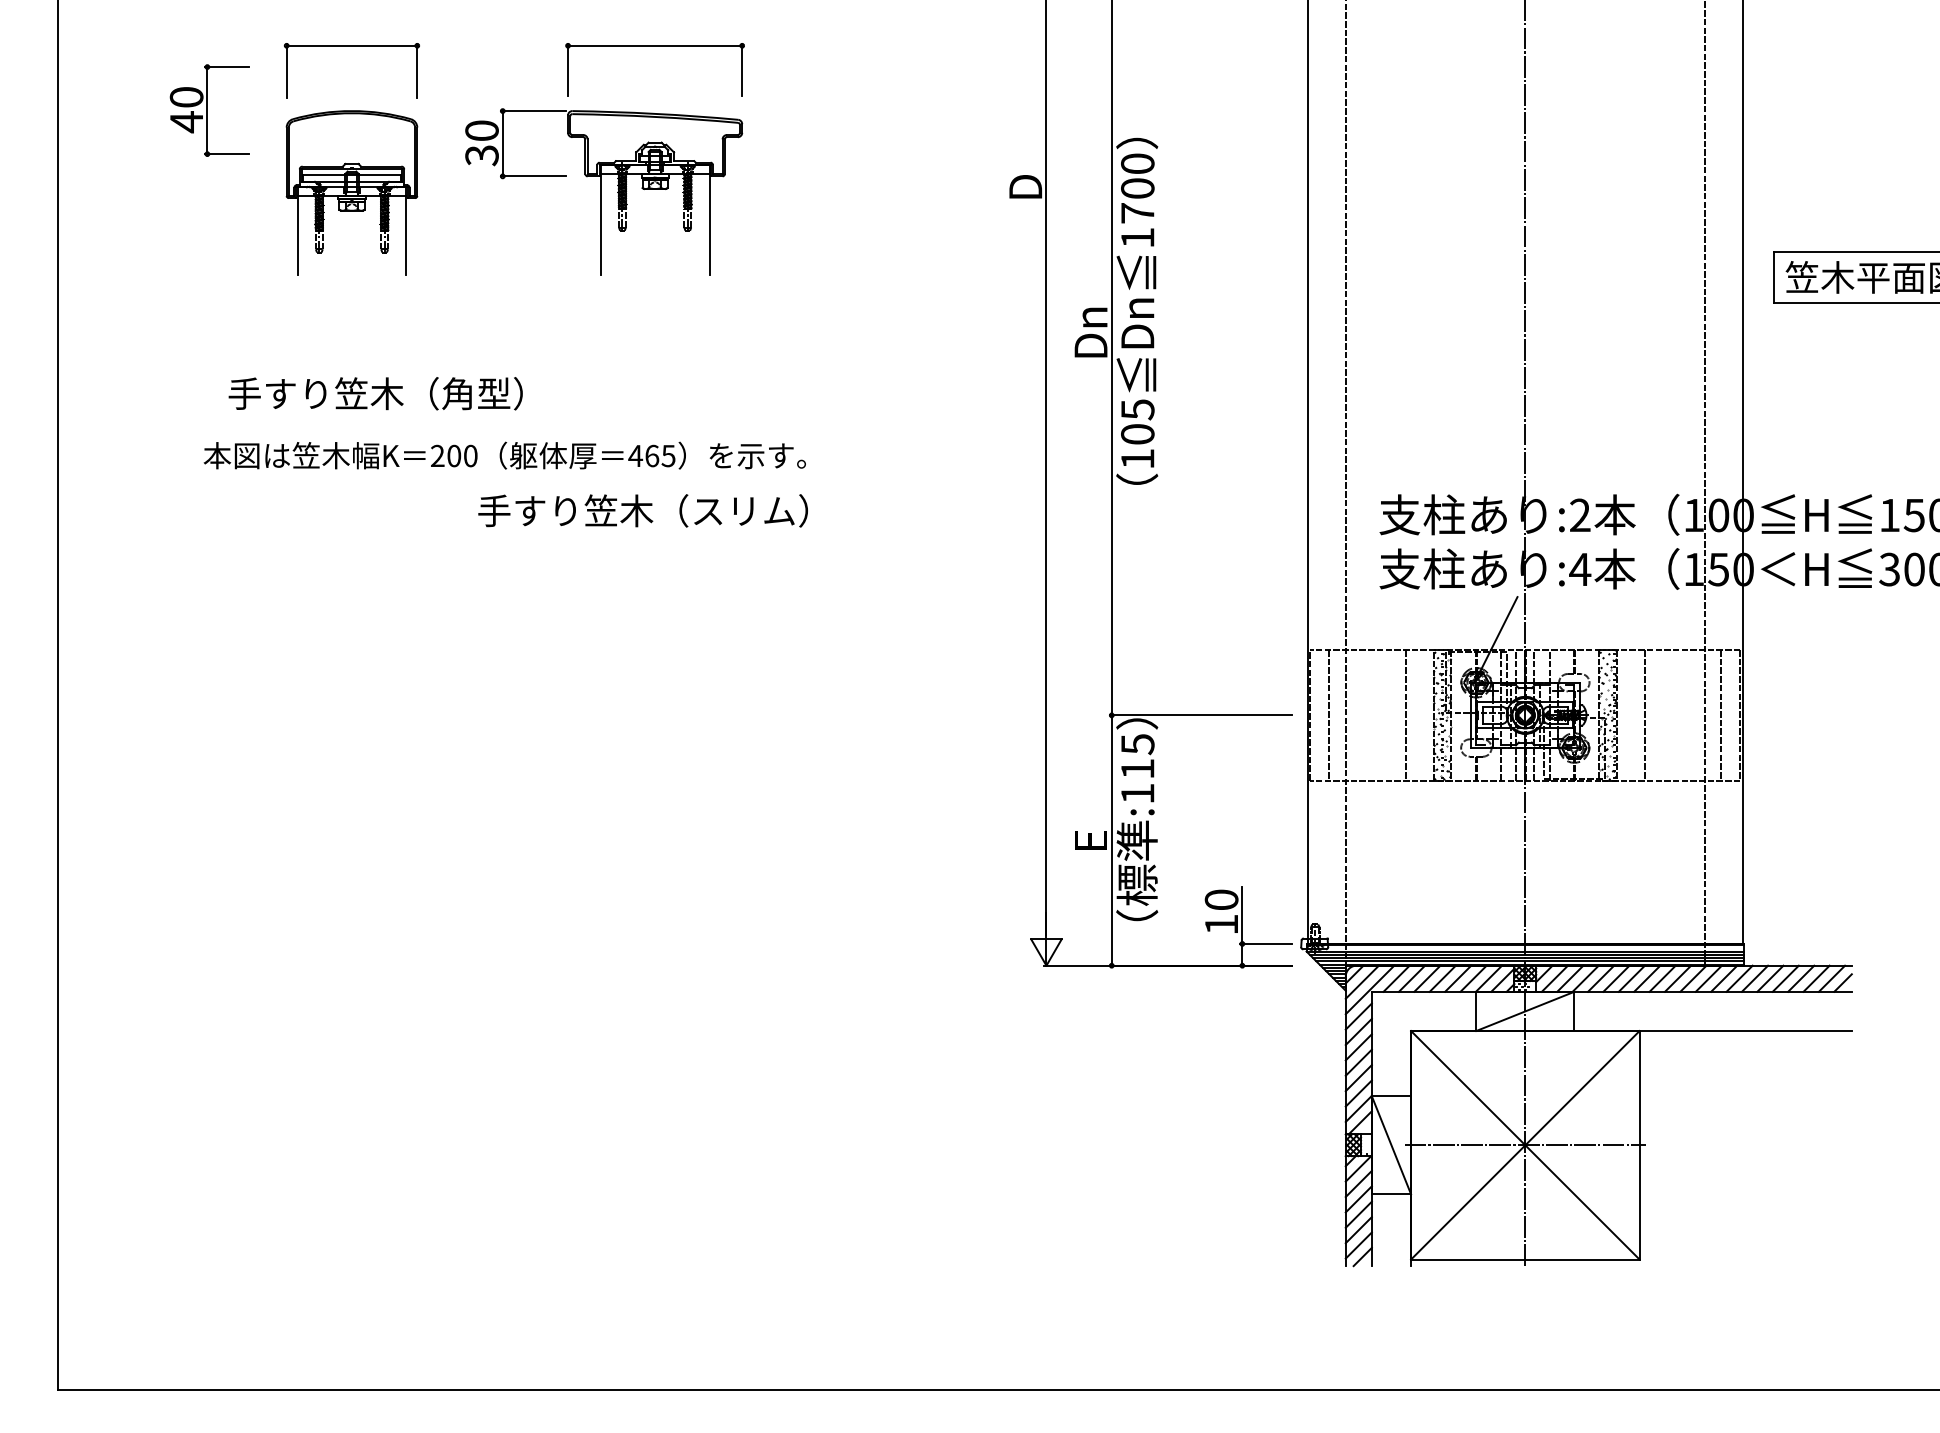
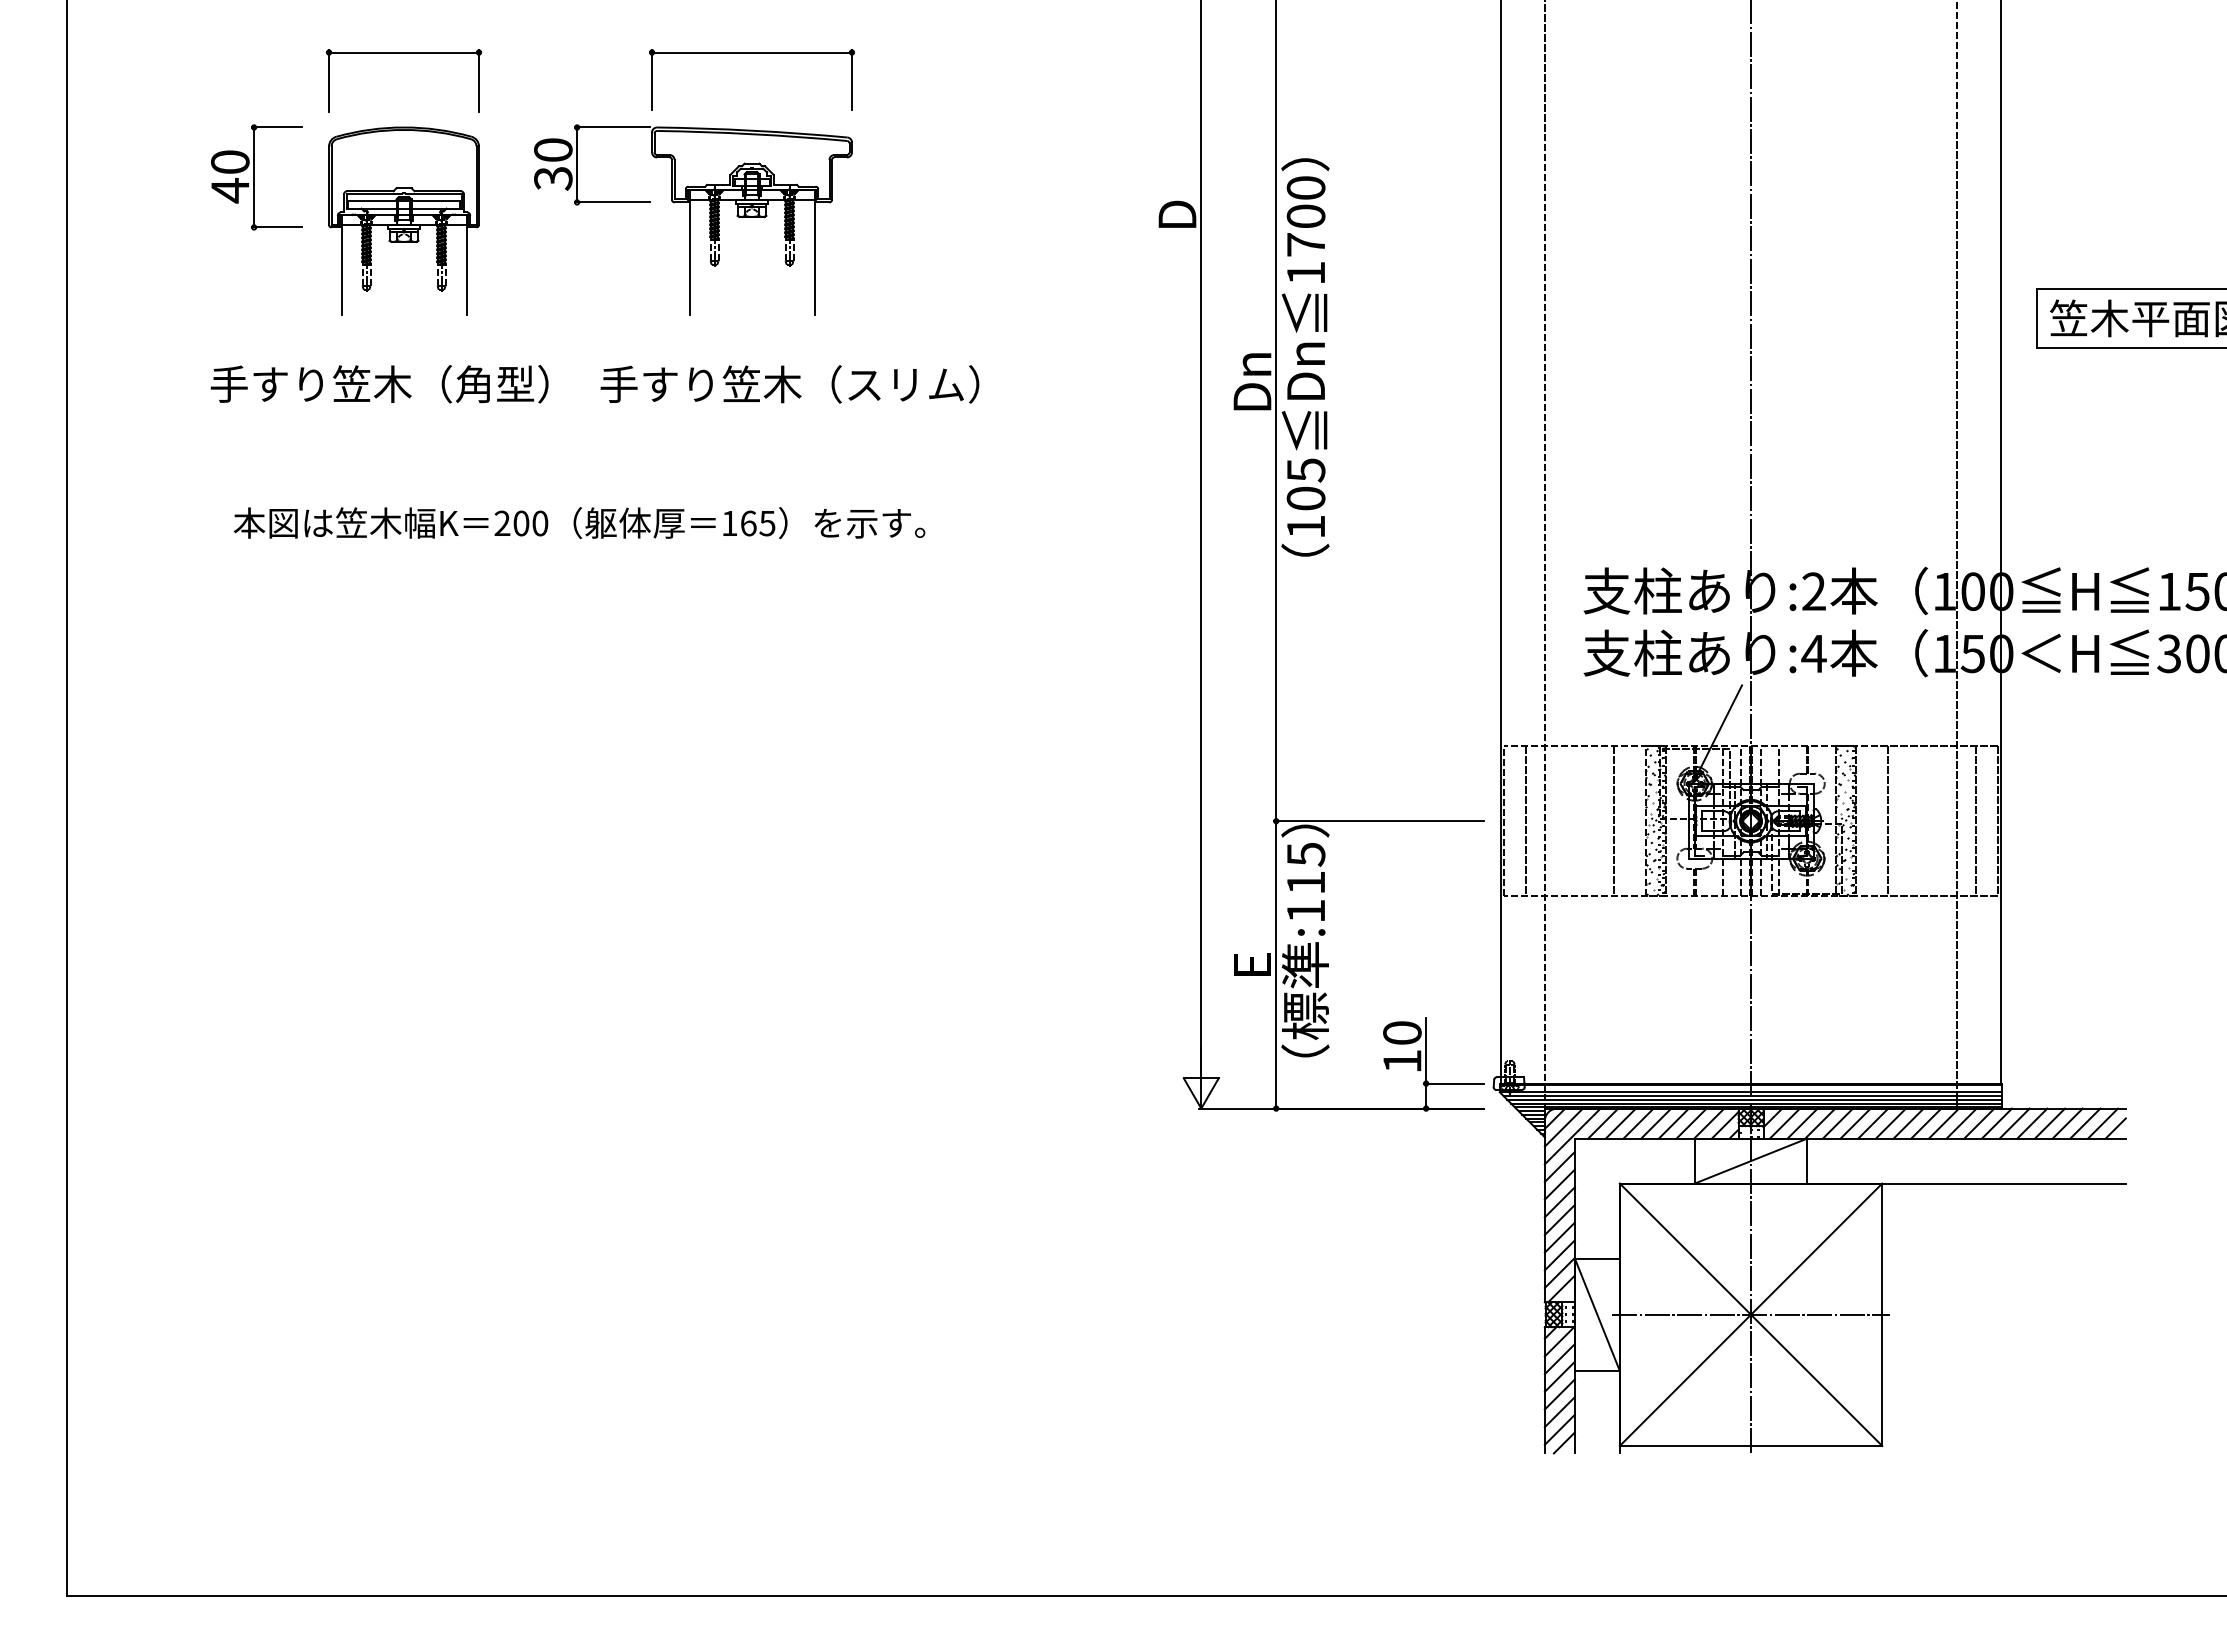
part: (209, 110) -> (256, 177), moved
text: (375, 393) -> (379, 383), moved
text: (635, 455) -> (729, 522), 465 -> 165
text: (642, 510) -> (789, 383), moved

